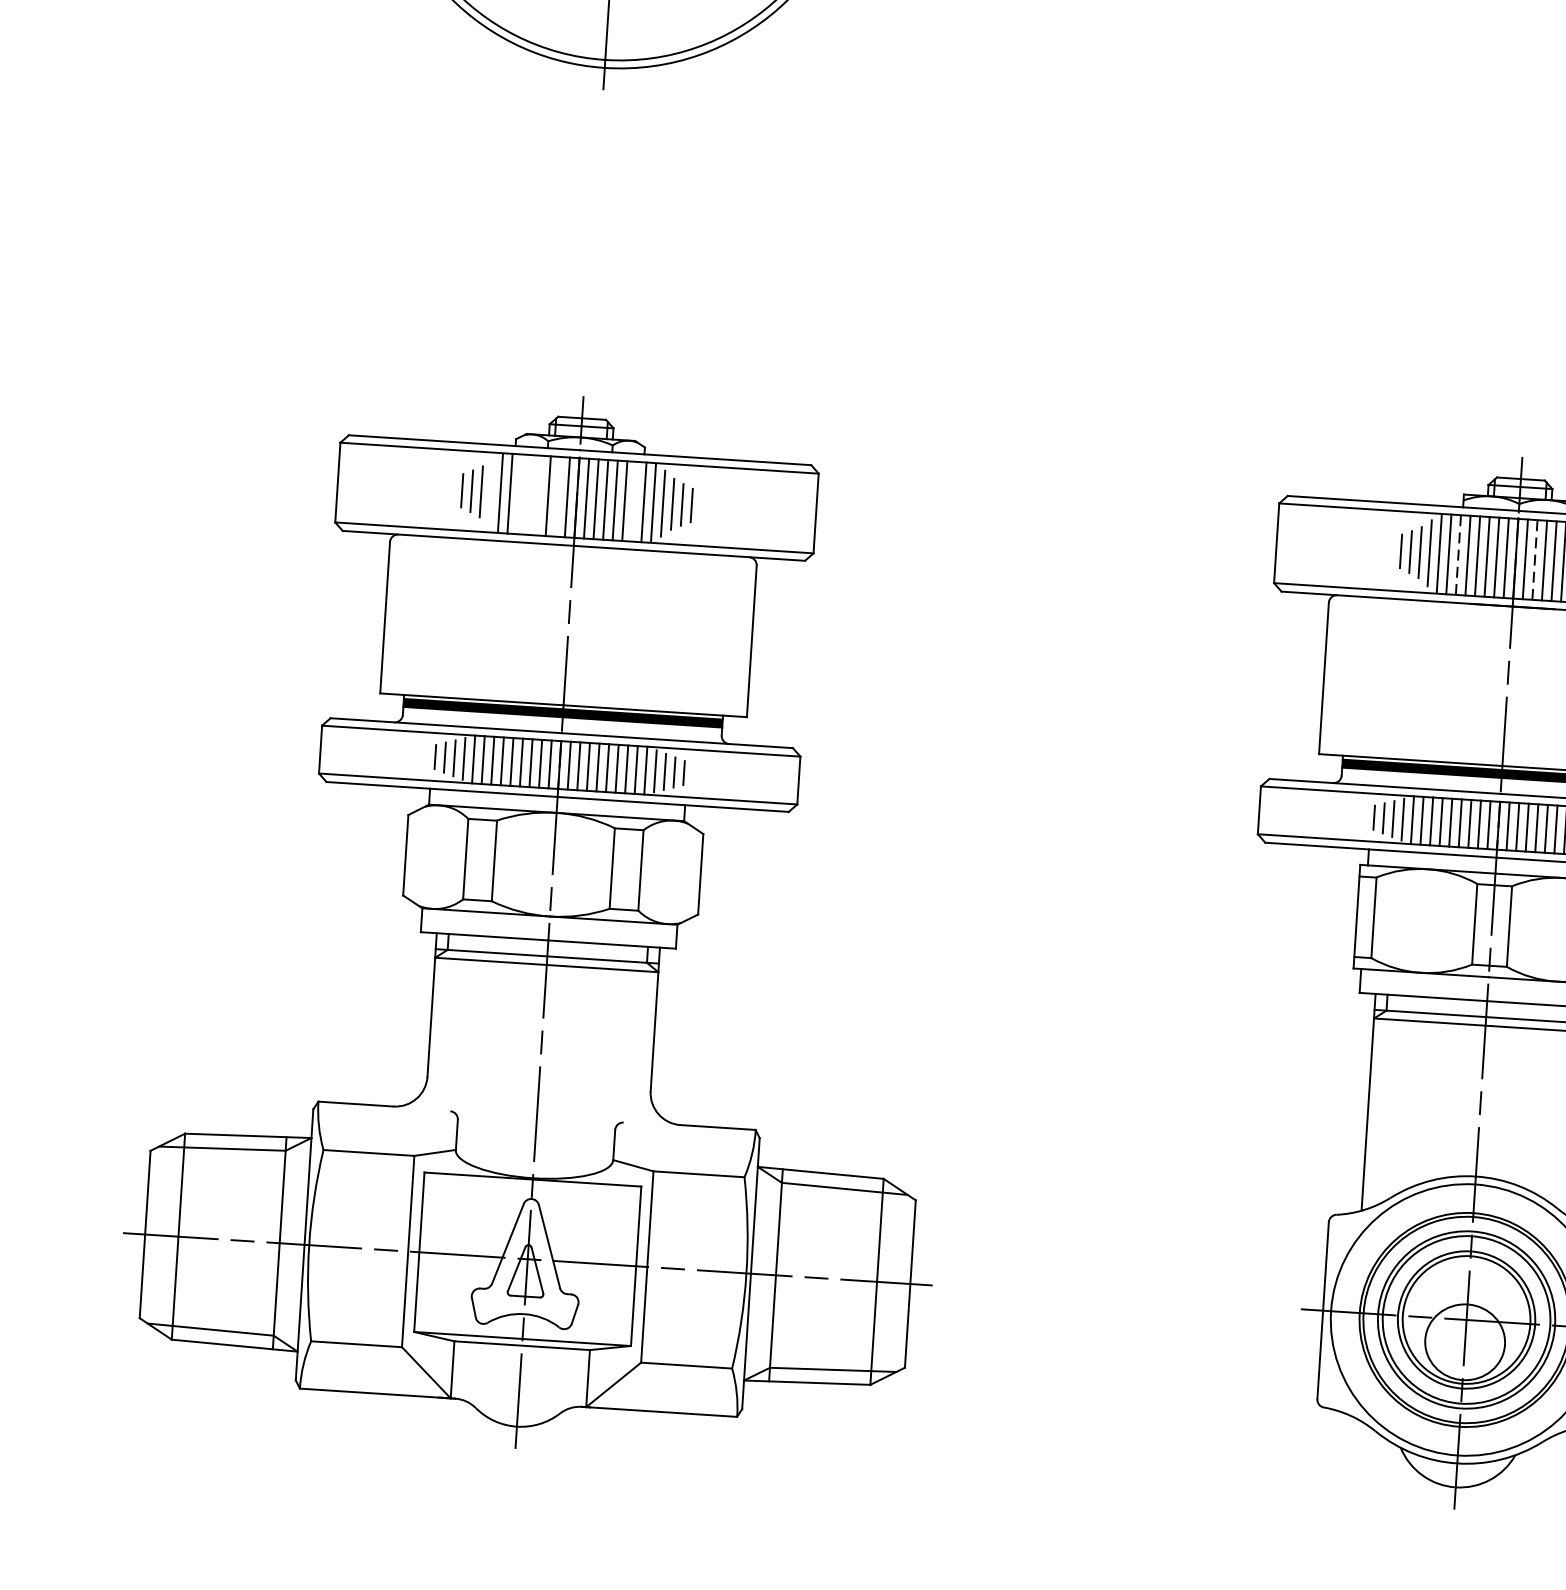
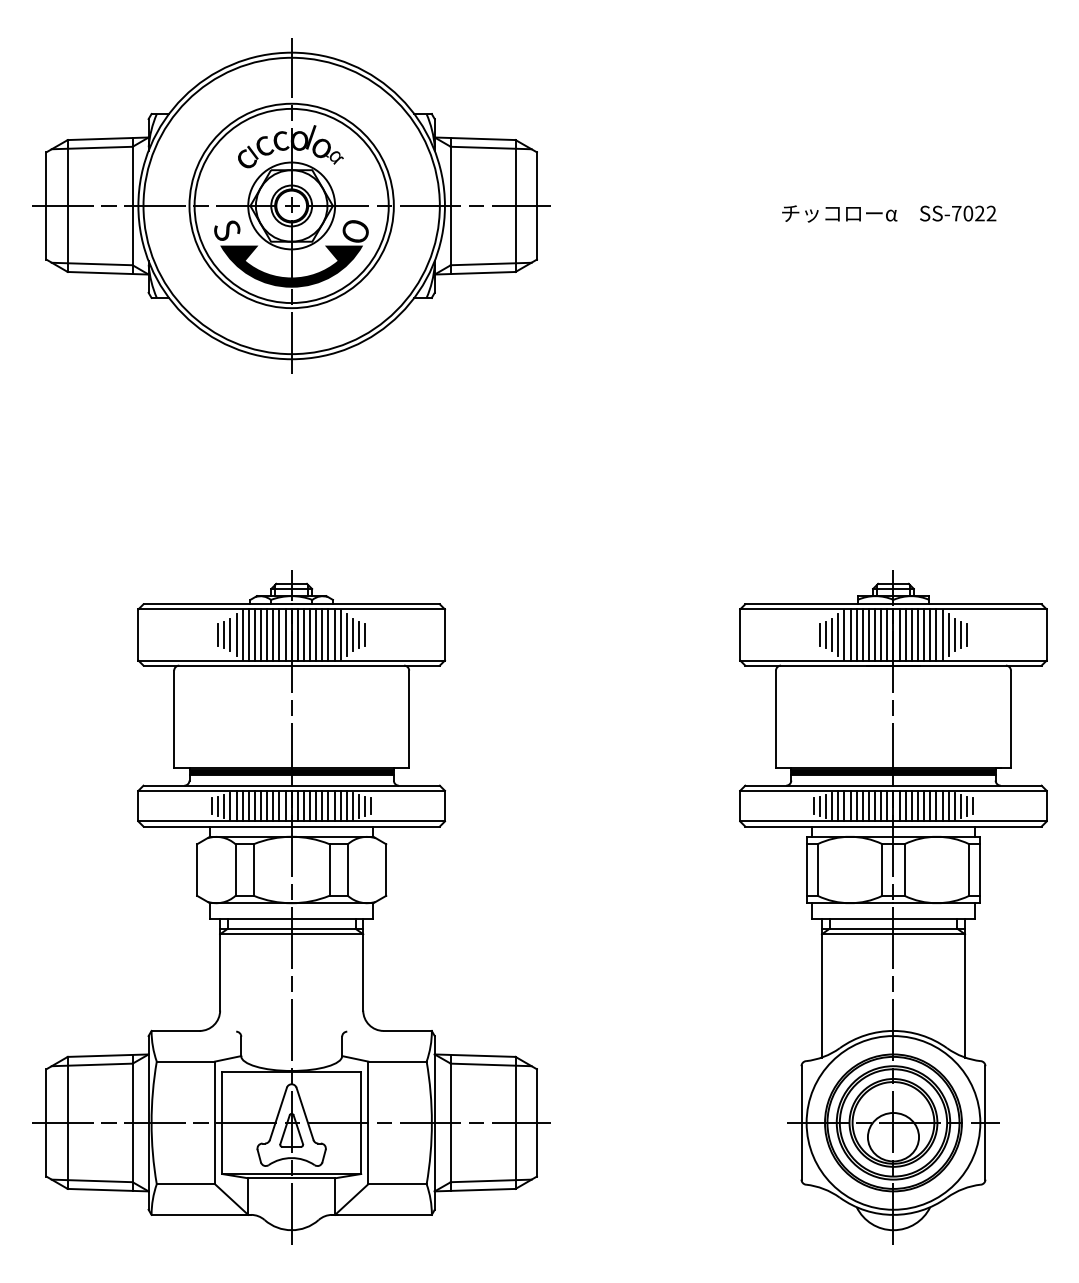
line: (490, 491) -> (236, 634), added
line: (519, 493) -> (254, 634), added
line: (529, 494) -> (261, 634), added
line: (539, 494) -> (267, 634), added
line: (558, 496) -> (279, 634), added
line: (634, 501) -> (328, 634), added
line: (1458, 554) -> (856, 634), dashed -> solid
line: (1534, 559) -> (905, 634), dashed -> solid

